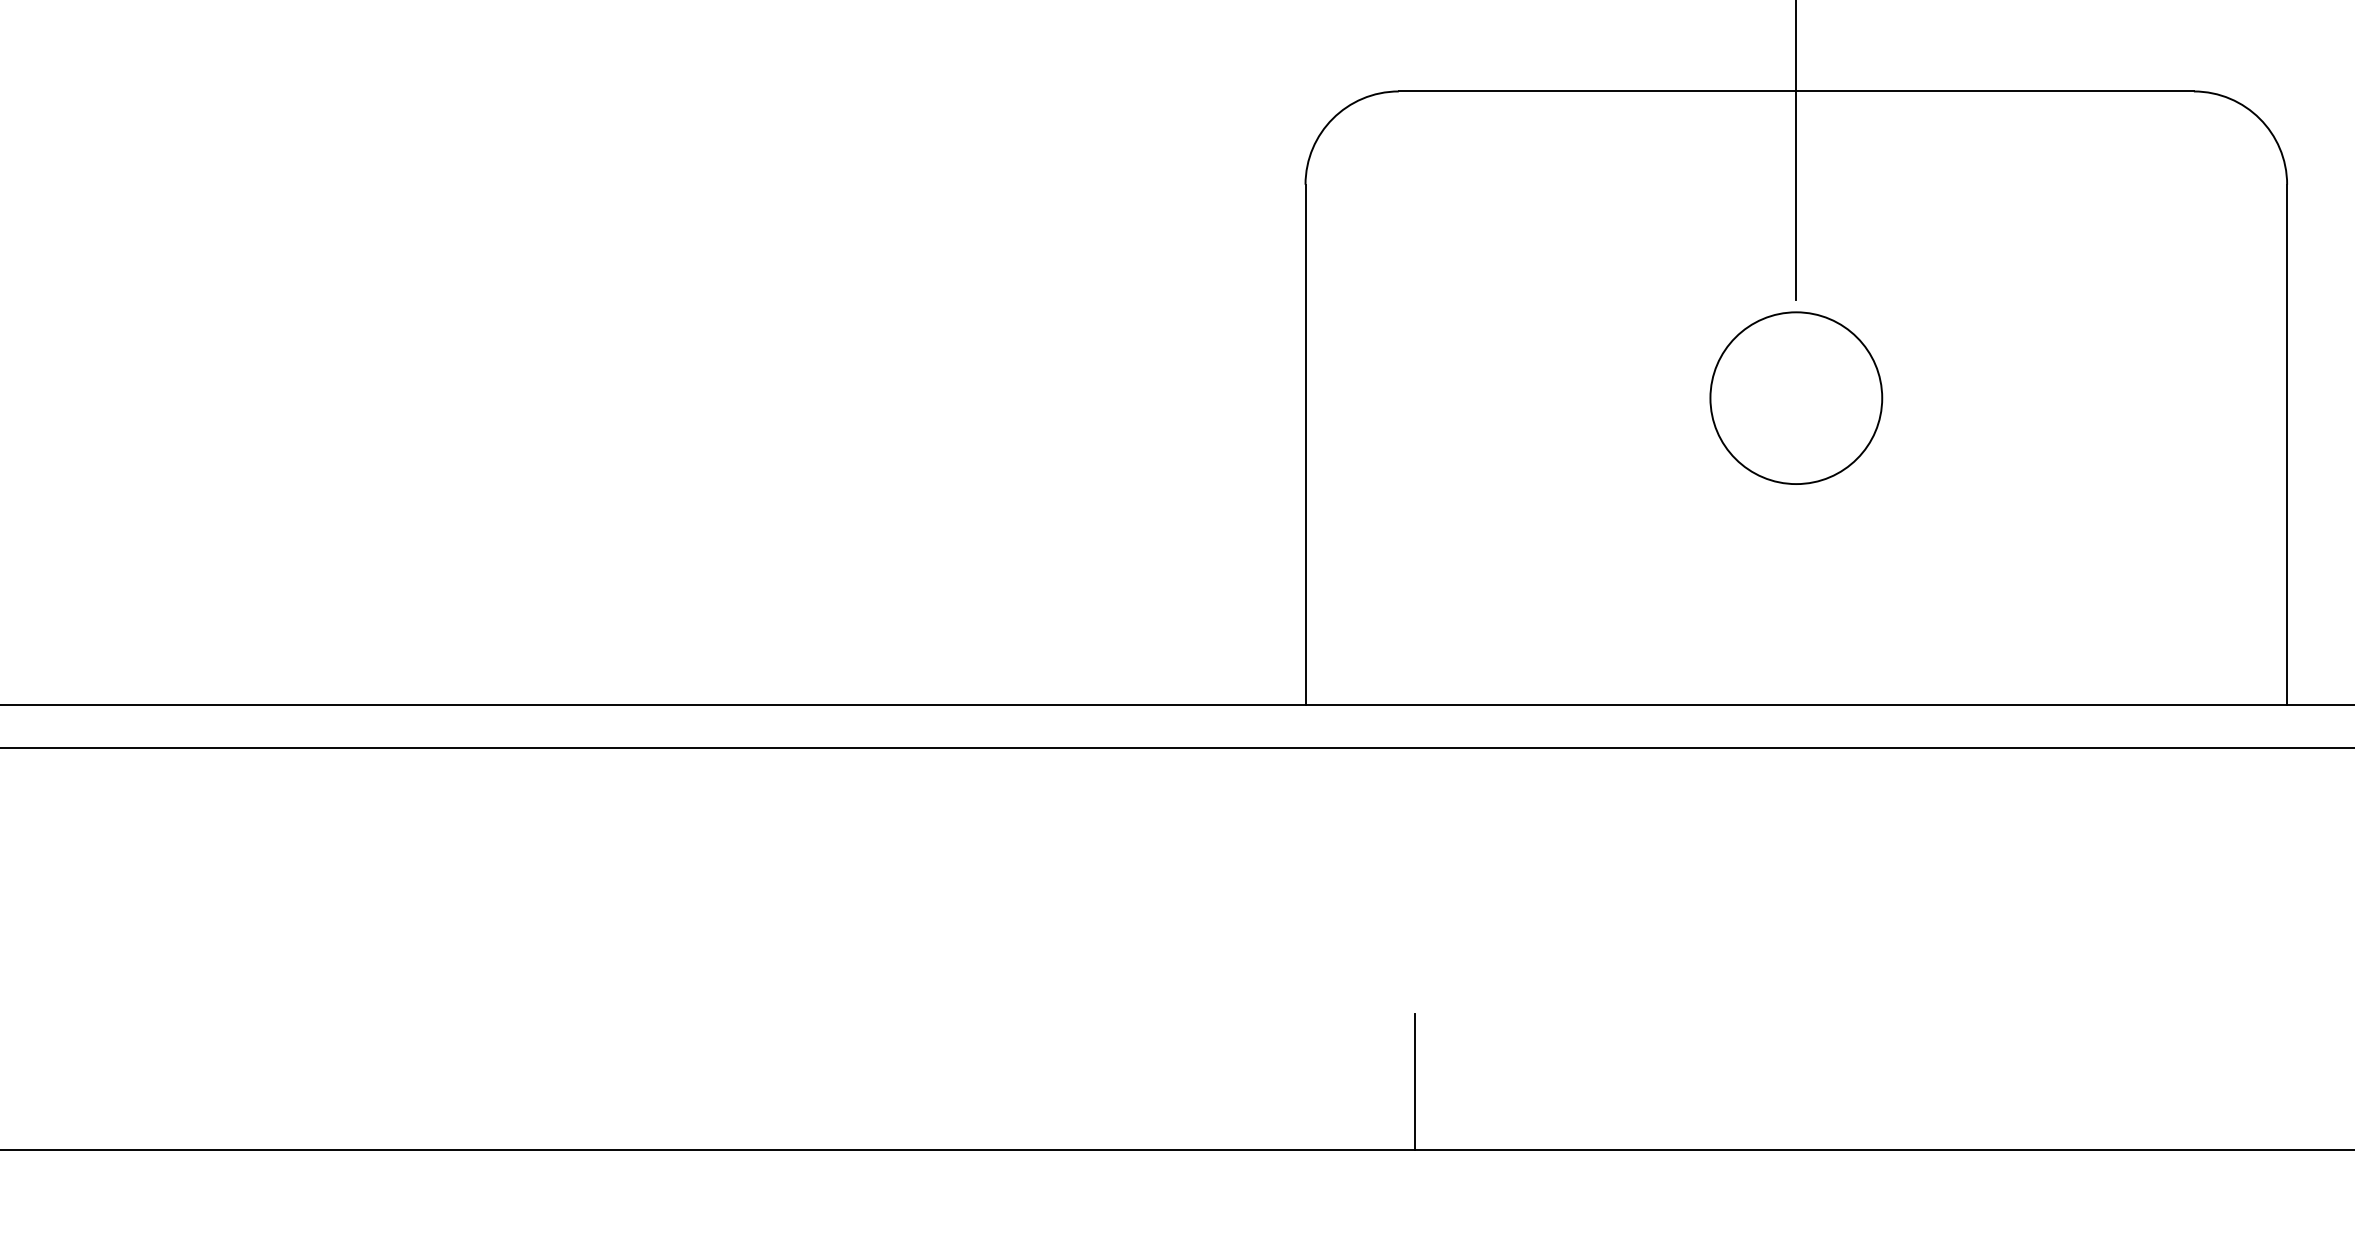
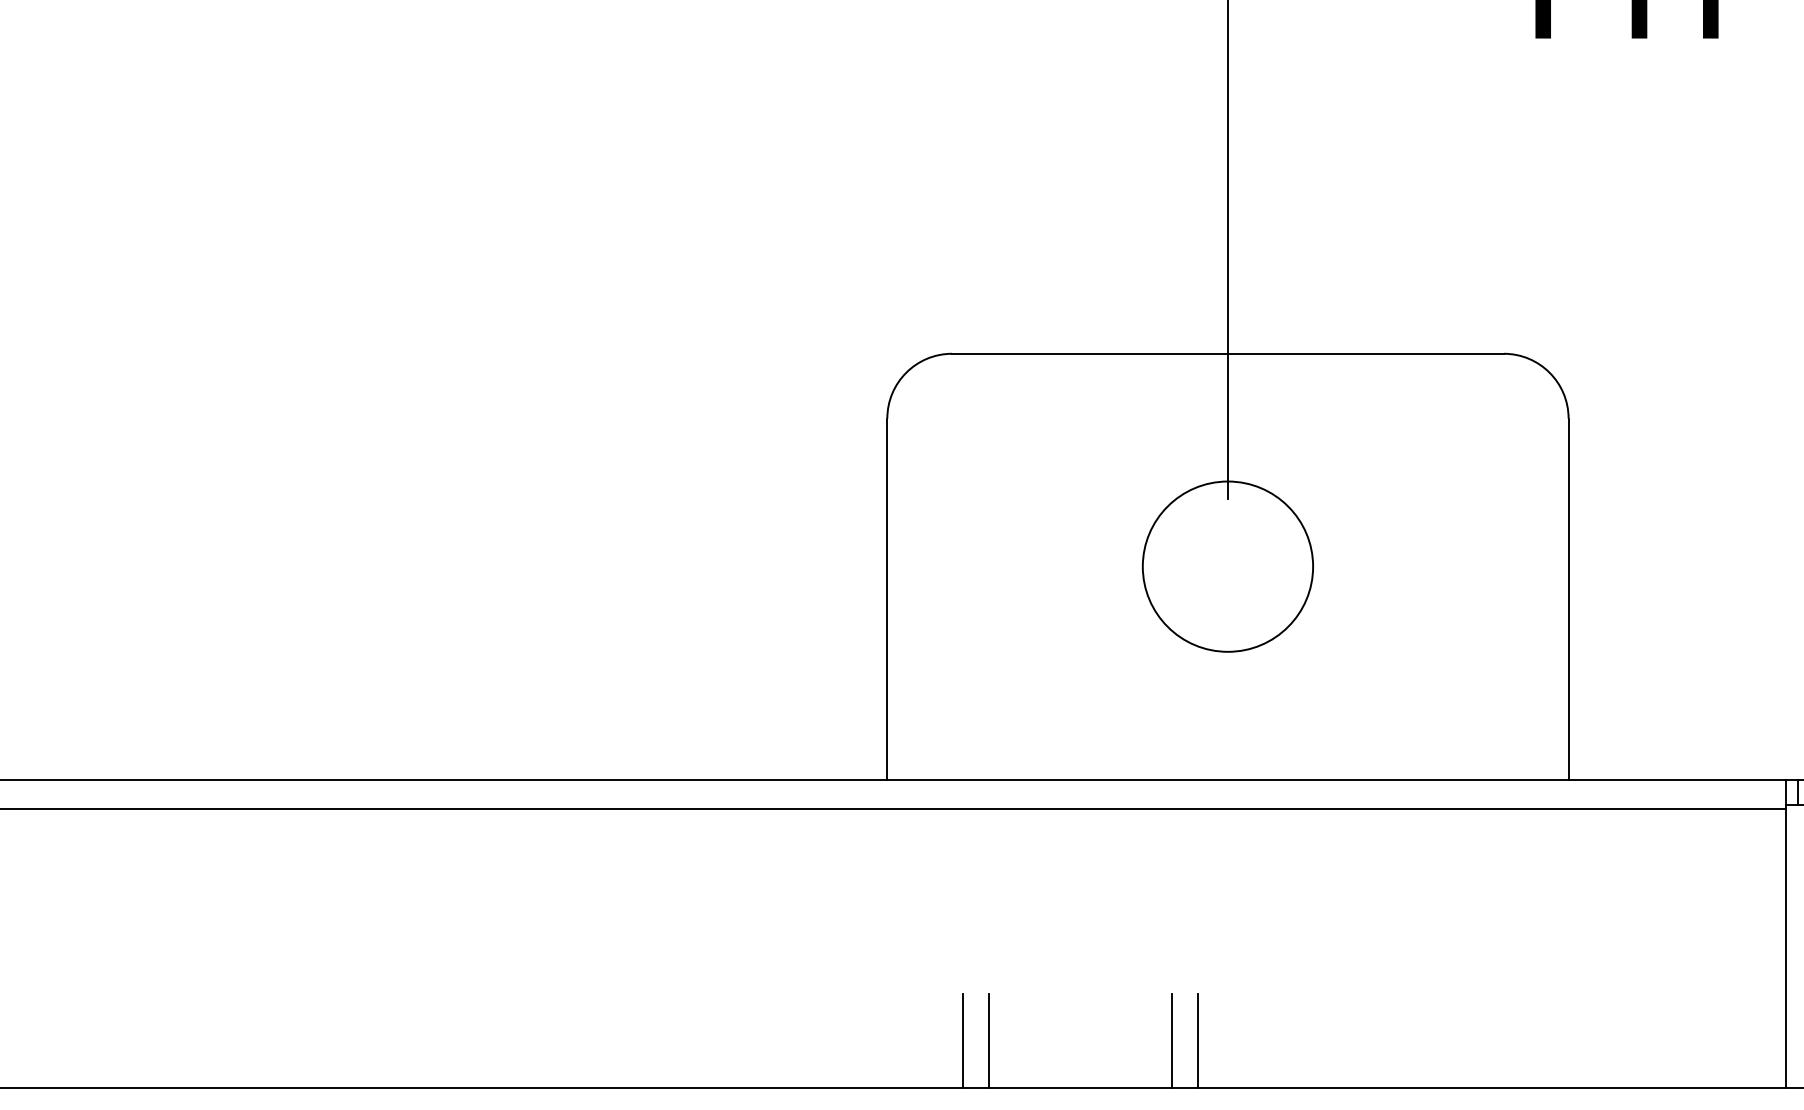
circle: (1795, 397) -> (1227, 566), size x1.43
line: (1451, 1080) -> (988, 1040), added
line: (1716, 1080) -> (1172, 1040), added
line: (1752, 1080) -> (1197, 1040), added

